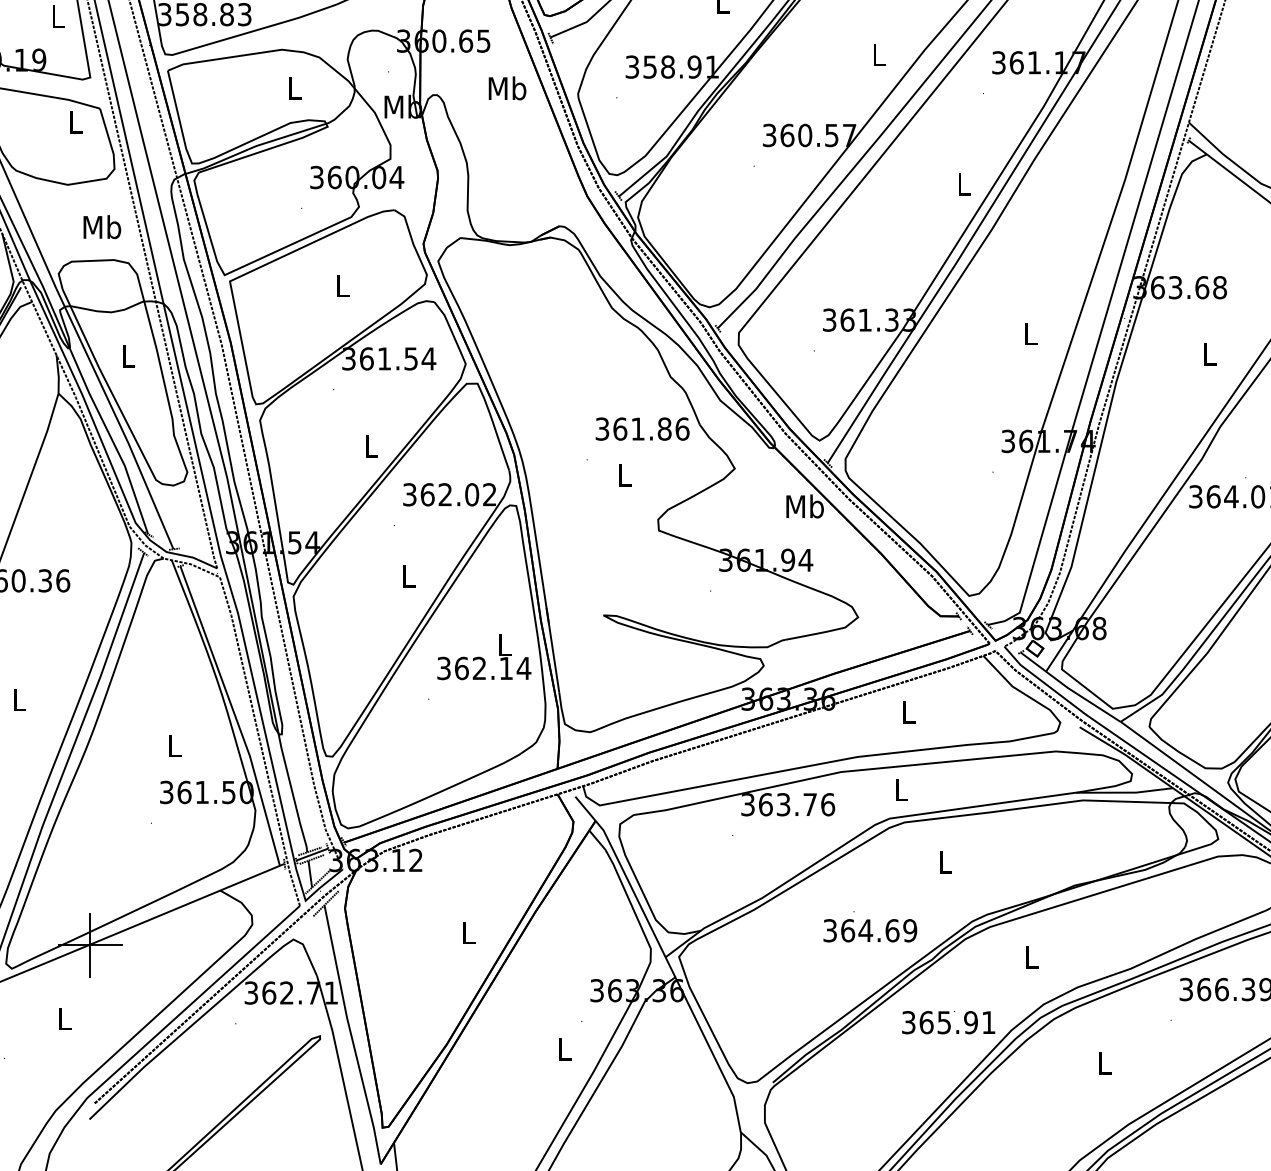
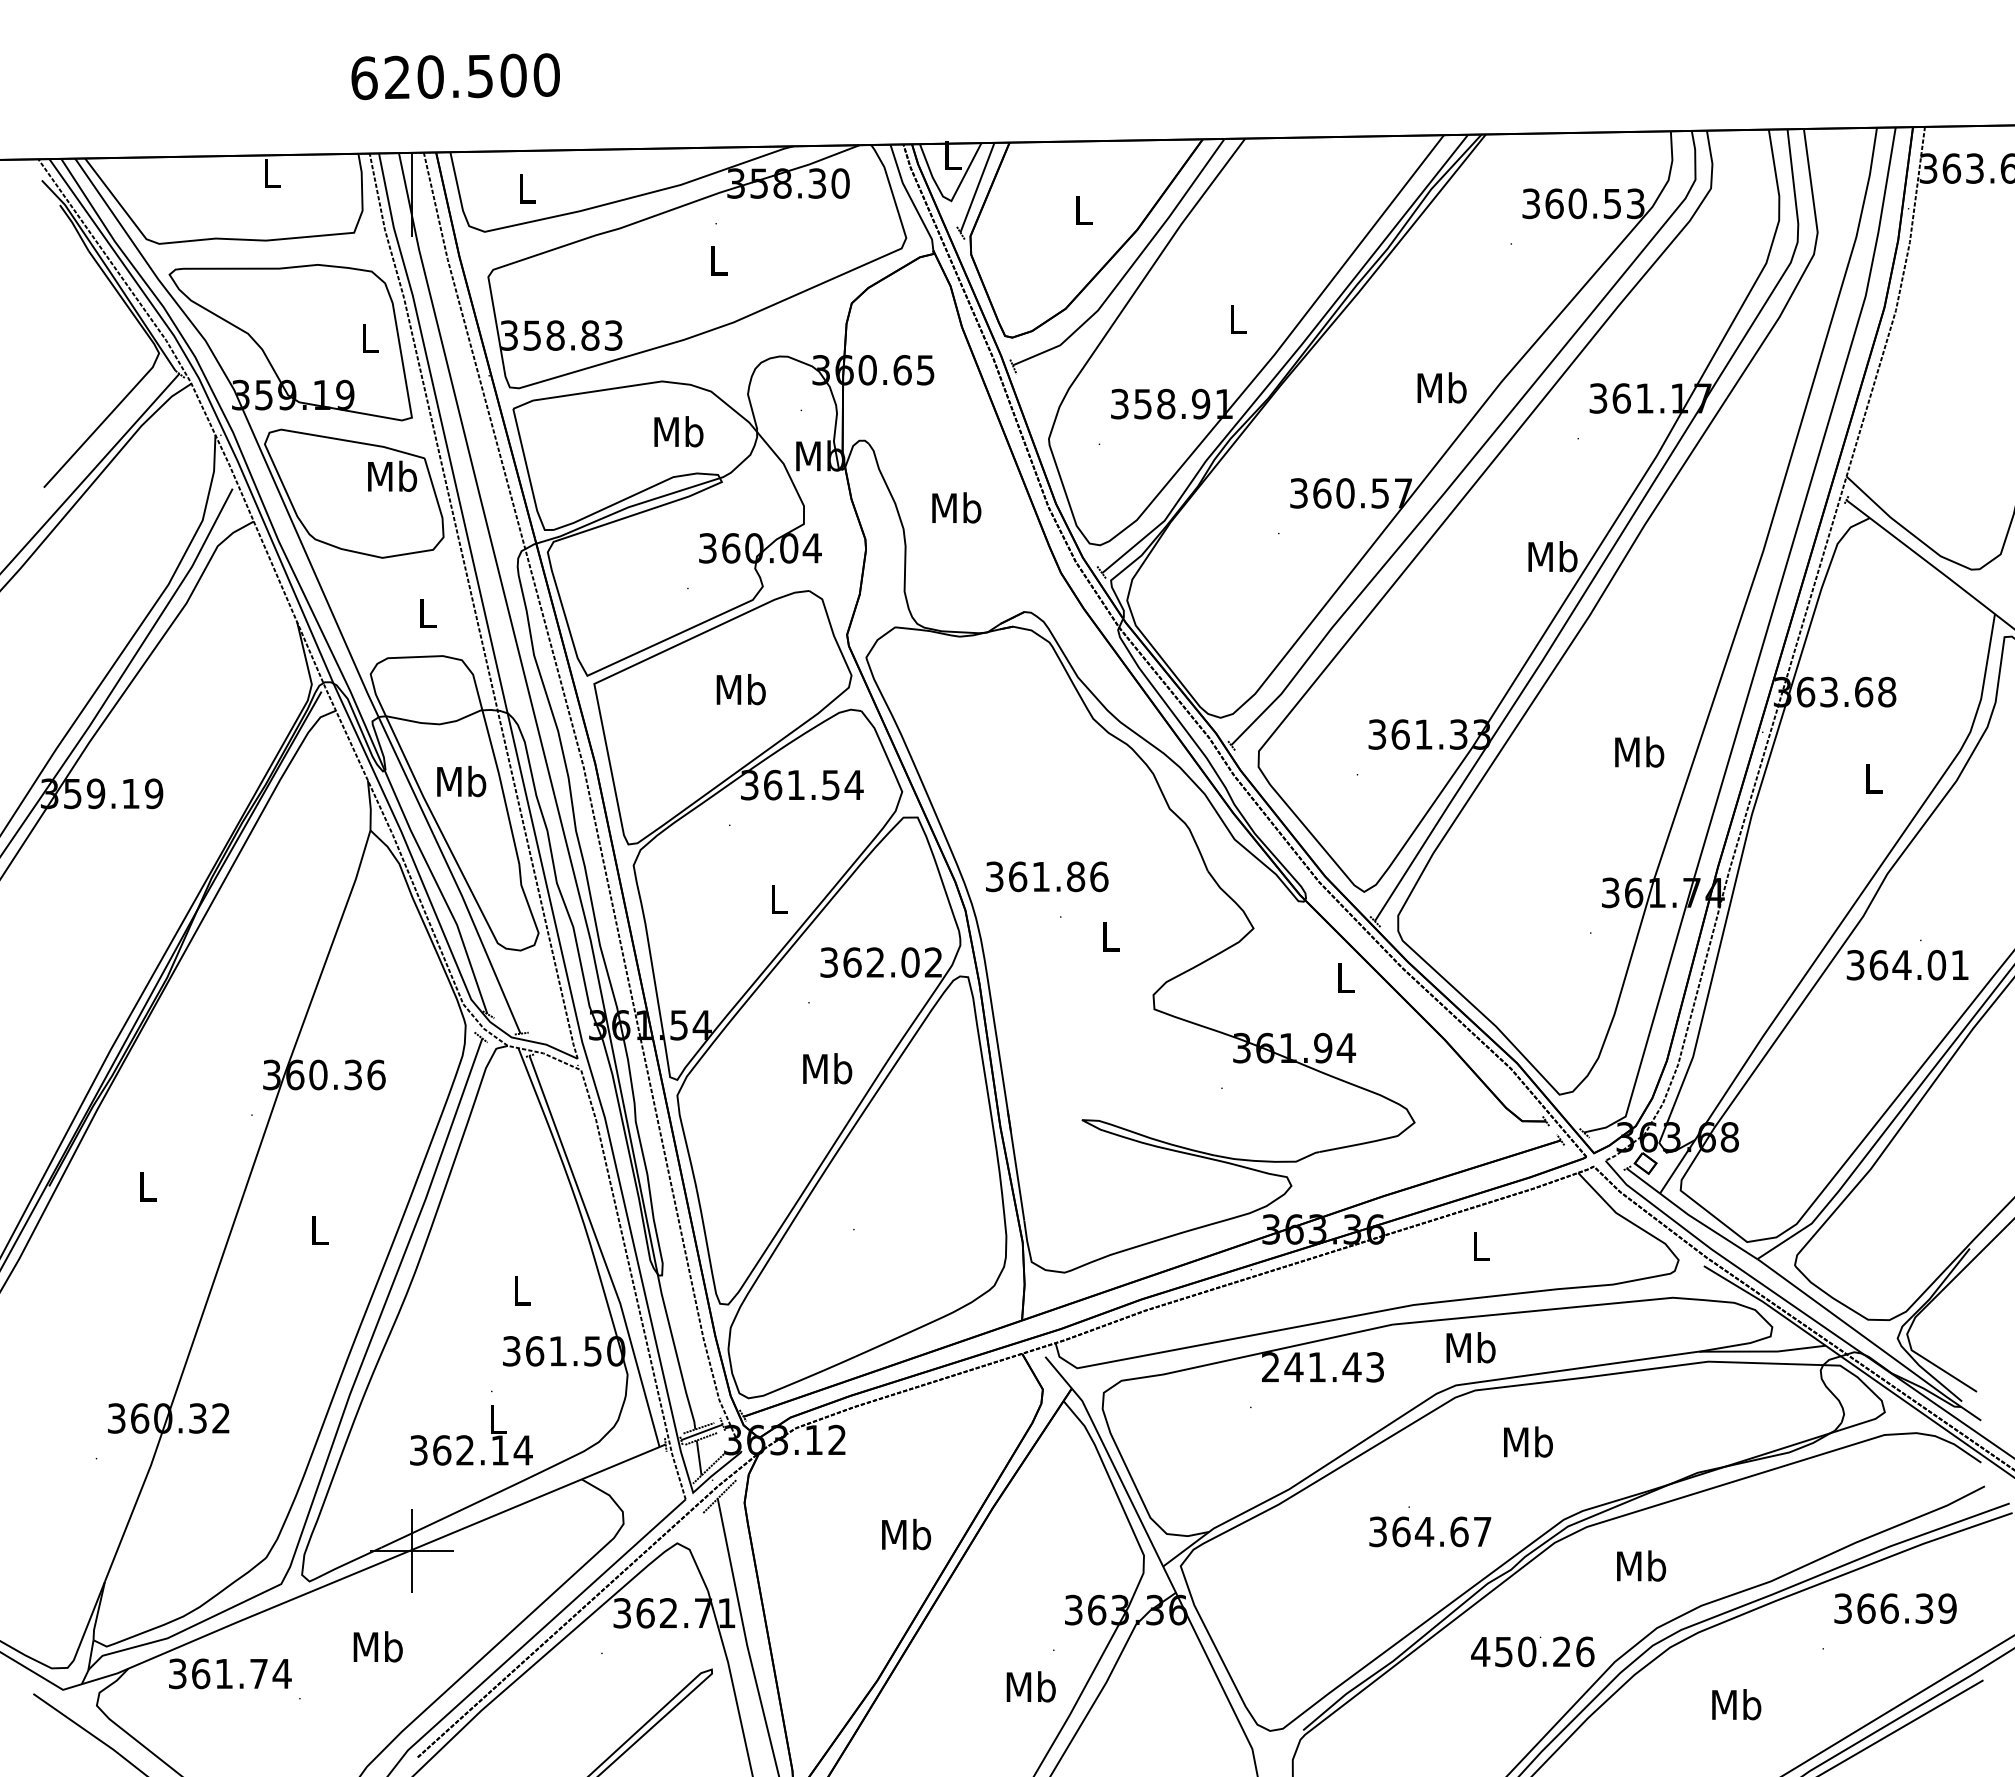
text: (878, 54) -> (1441, 387), L -> Mb
text: (294, 88) -> (678, 431), L -> Mb
text: (507, 88) -> (956, 507), moved
text: (75, 121) -> (392, 475), L -> Mb
text: (963, 183) -> (1552, 556), L -> Mb
text: (102, 226) -> (427, 612), Mb -> L
text: (341, 285) -> (740, 689), L -> Mb
text: (1030, 333) -> (1639, 751), L -> Mb
text: (128, 356) -> (461, 781), L -> Mb
text: (642, 428) -> (1047, 876), moved
text: (805, 506) -> (1345, 977), Mb -> L
text: (408, 575) -> (827, 1068), L -> Mb
text: (484, 657) -> (471, 1435), moved
text: (900, 789) -> (1470, 1347), L -> Mb
text: (788, 804) -> (1323, 1367), 363.76 -> 241.43
text: (945, 861) -> (1528, 1441), L -> Mb
text: (910, 930) -> (1482, 1531), 364.69 -> 364.67
text: (469, 932) -> (906, 1534), L -> Mb
text: (1031, 956) -> (1641, 1565), L -> Mb
text: (63, 1018) -> (377, 1646), L -> Mb
text: (948, 1022) -> (1532, 1651), 365.91 -> 450.26
text: (563, 1049) -> (1030, 1686), L -> Mb
text: (1104, 1062) -> (1736, 1704), L -> Mb

